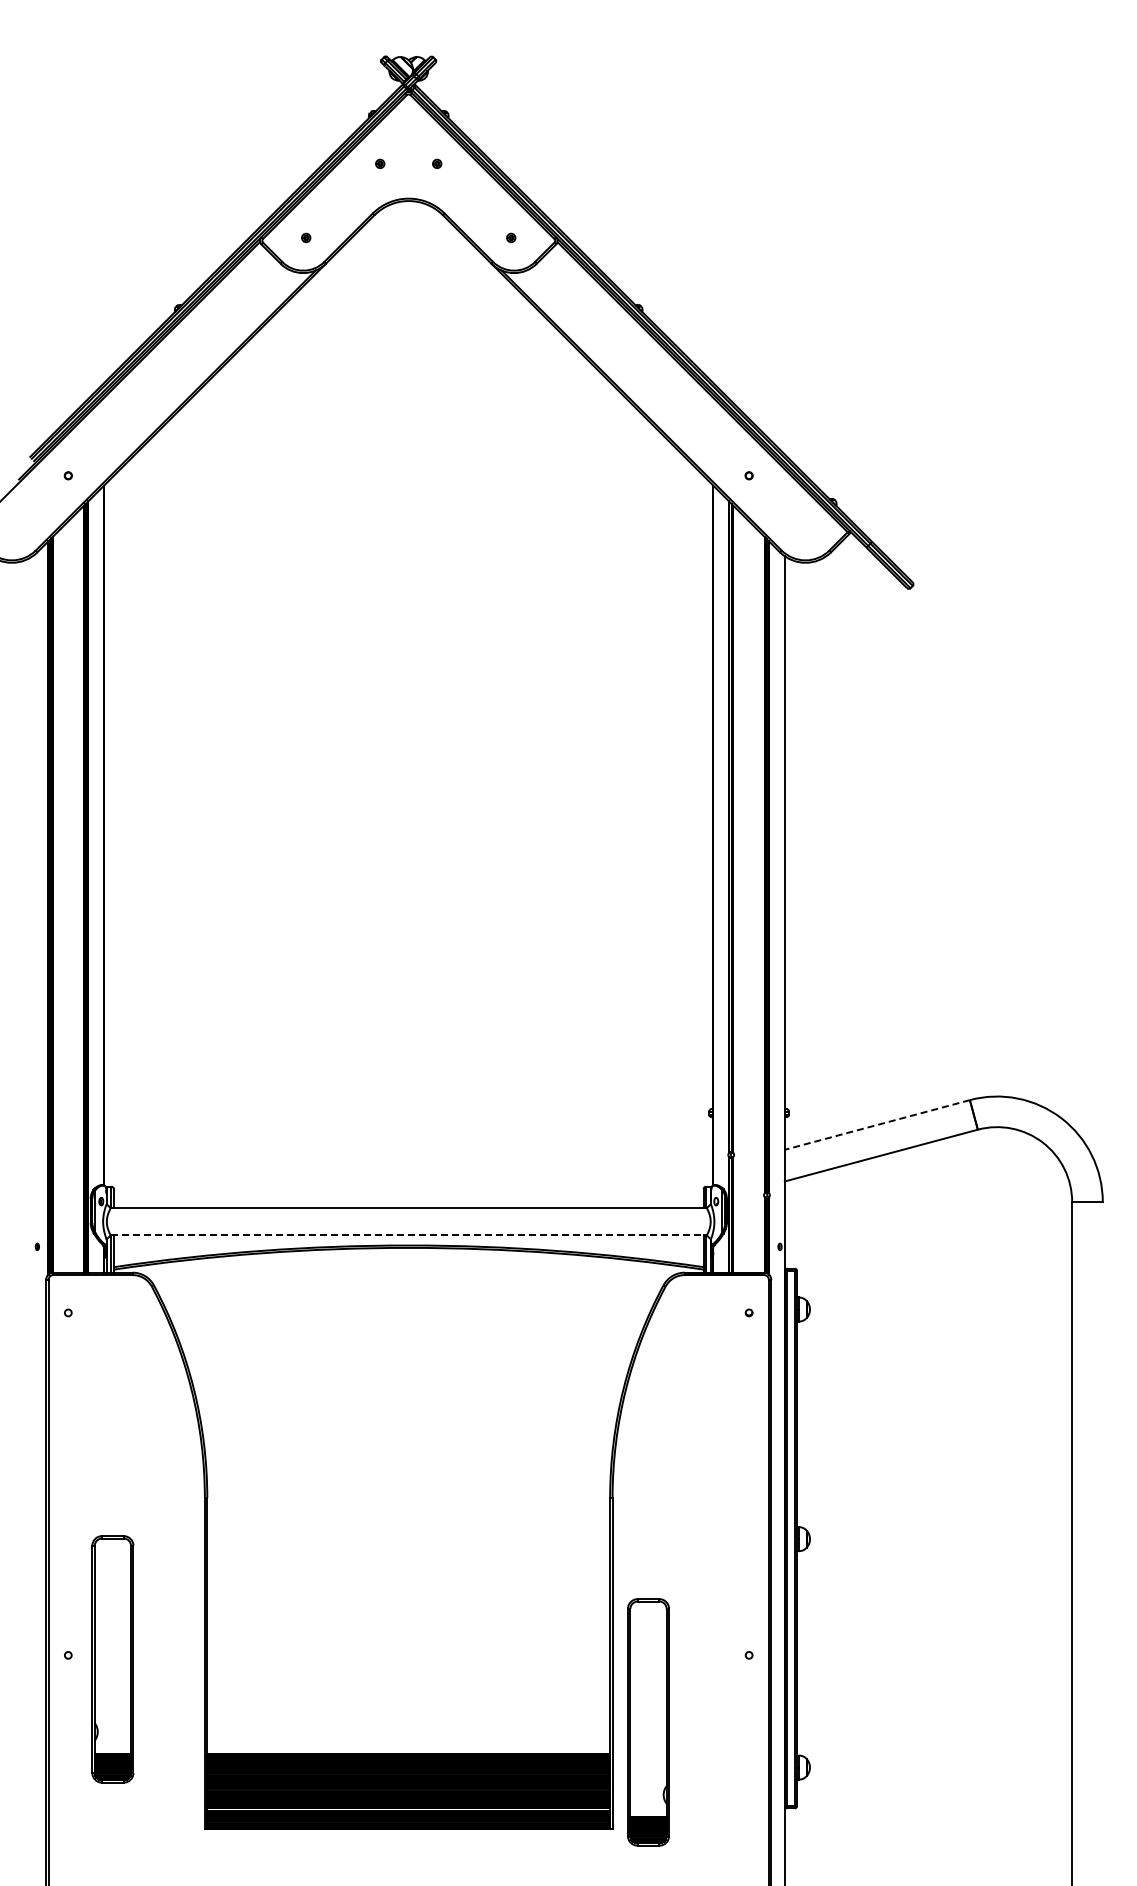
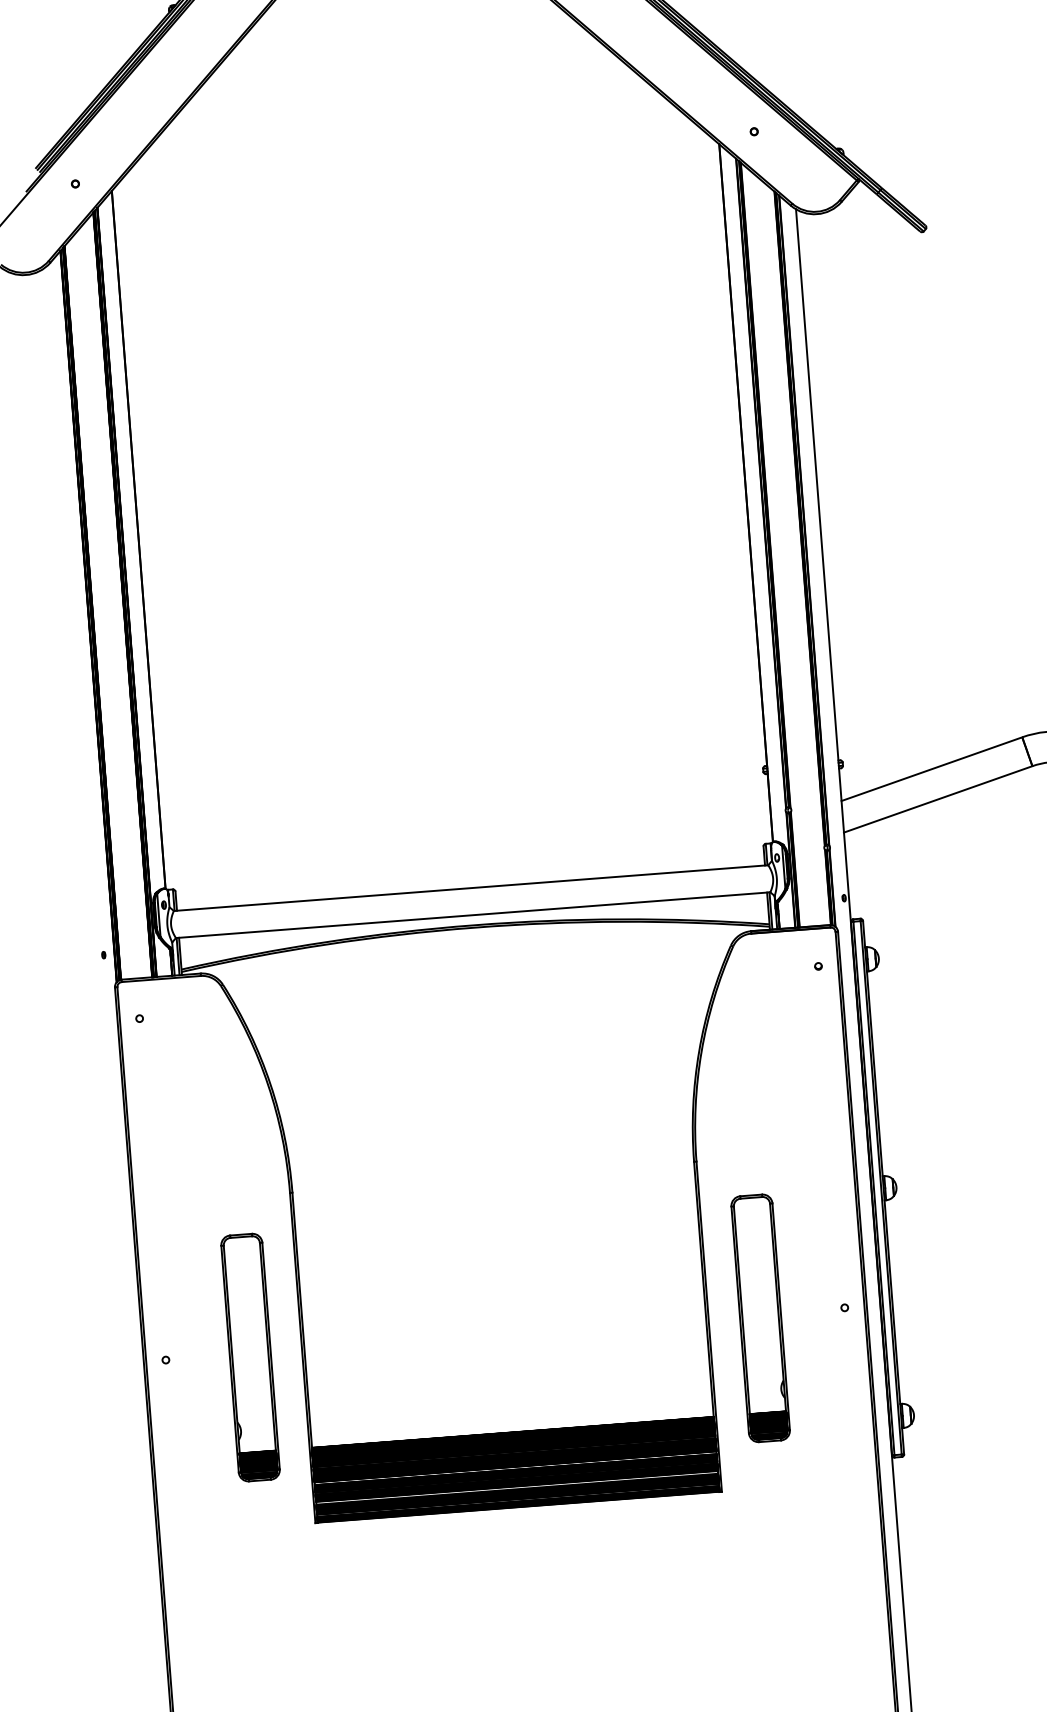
line: (877, 1124) -> (931, 768), dashed -> solid
line: (409, 1235) -> (473, 915), dashed -> solid
part: (112, 1659) -> (250, 1357), moved
part: (648, 1722) -> (760, 1318), moved

